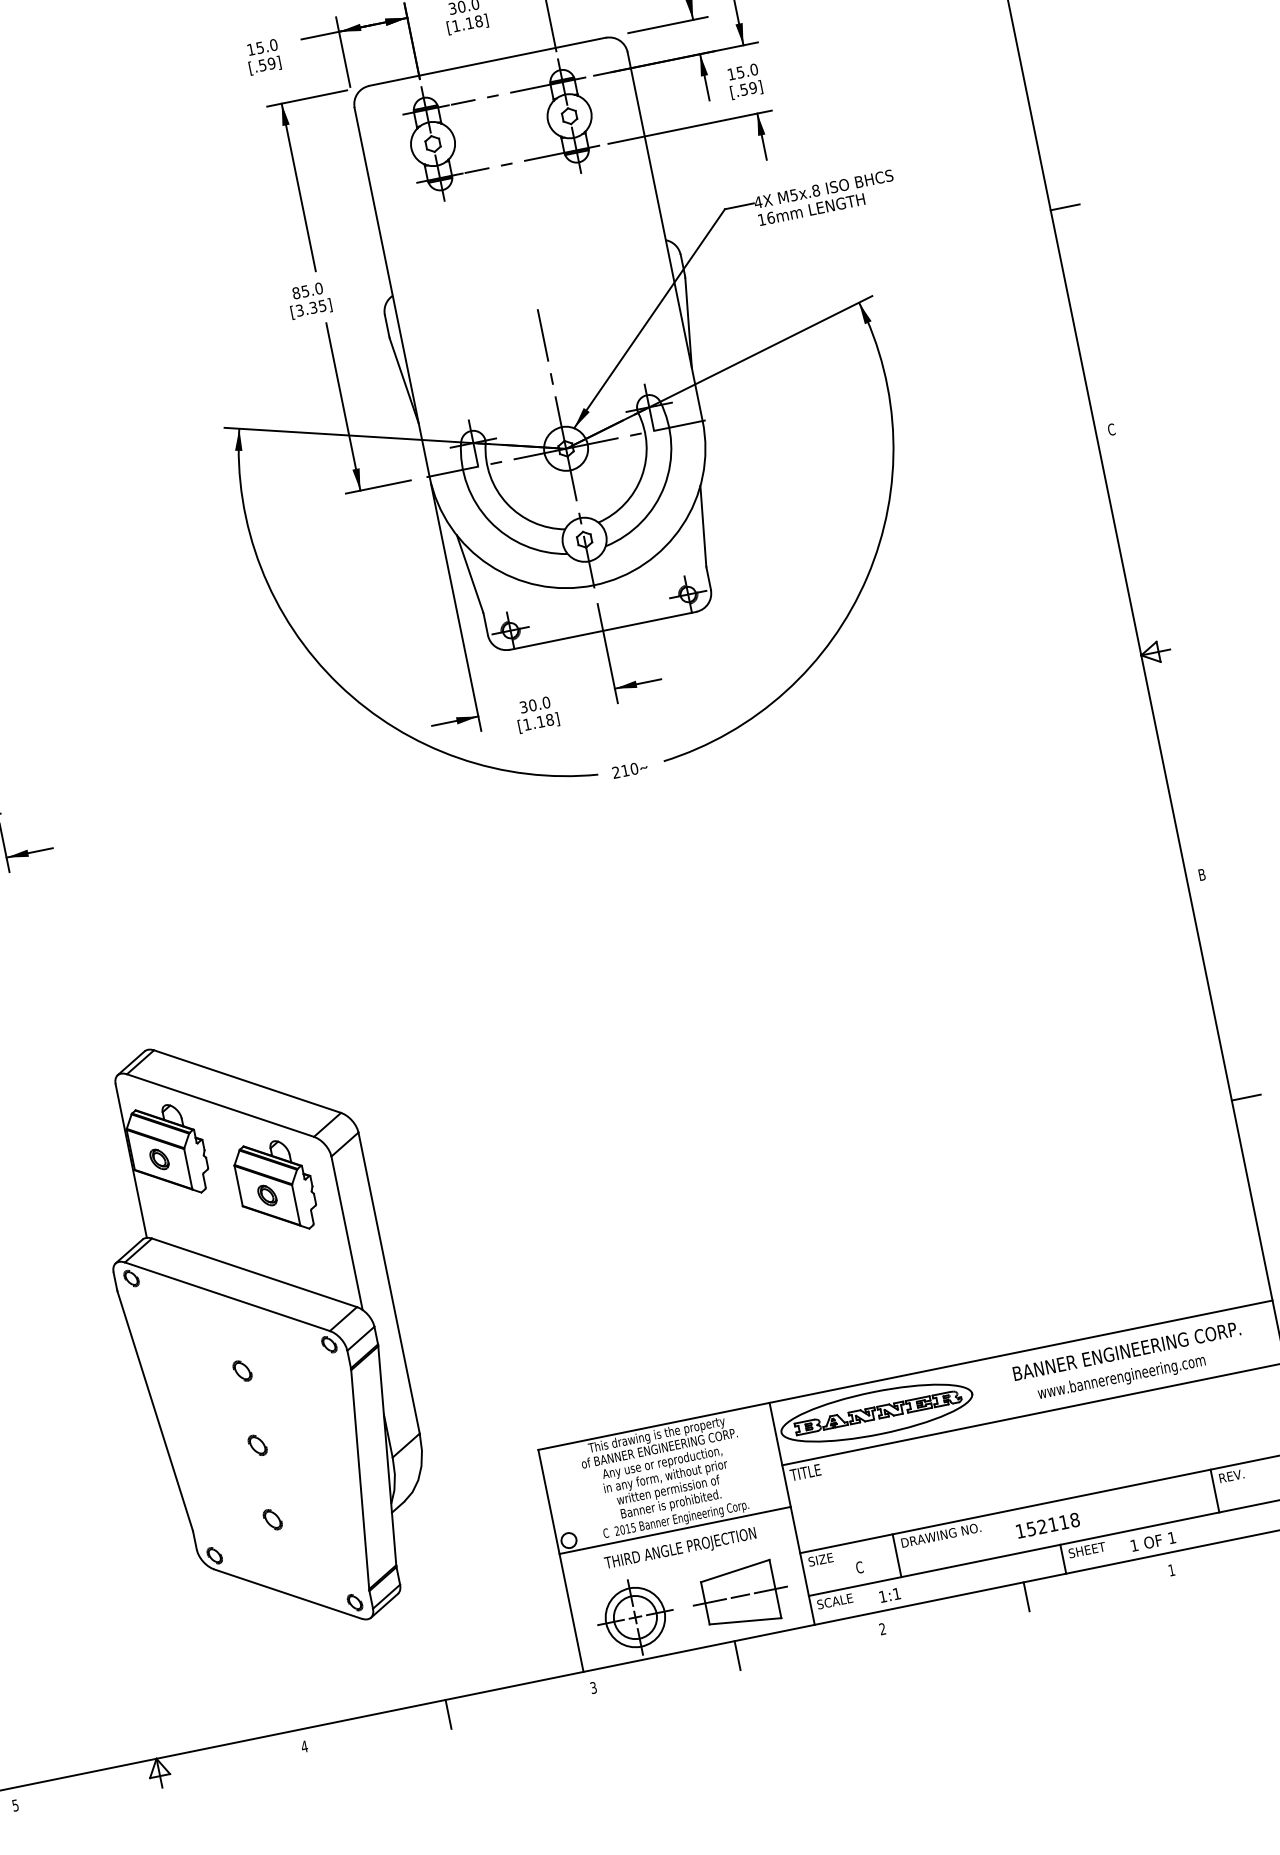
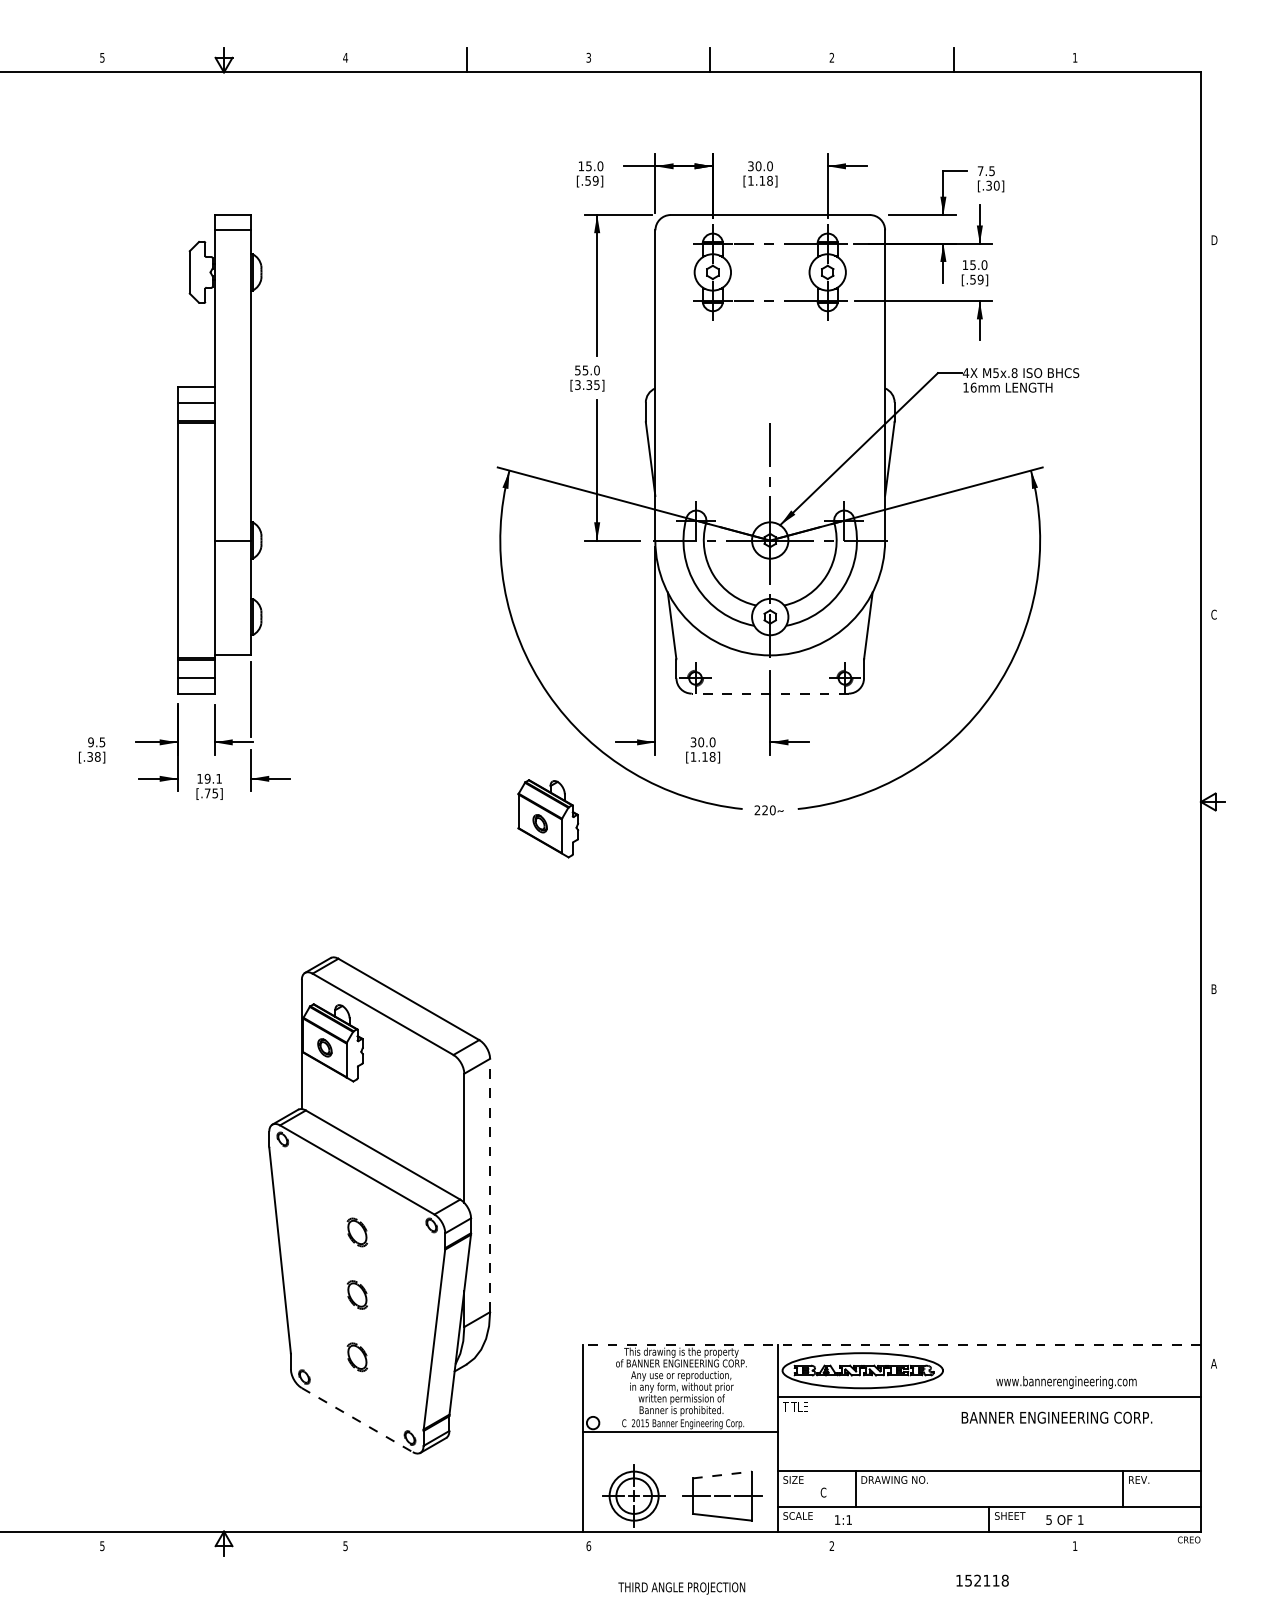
line: (1064, 207) -> (1212, 427), removed
text: (295, 293) -> (577, 370), 85.0 -> 55.0
line: (603, 630) -> (770, 693), solid -> dashed
text: (624, 771) -> (764, 810), 210 -> 220
line: (1245, 1097) -> (1212, 1176), removed
part: (276, 1187) -> (548, 818), moved
line: (389, 1283) -> (490, 1185), solid -> dashed
text: (1126, 1350) -> (1056, 1417), moved
part: (241, 1371) -> (356, 1232), size x1.6
line: (905, 1374) -> (892, 1344), solid -> dashed
part: (256, 1444) -> (356, 1294), size x1.6
part: (271, 1519) -> (356, 1357), size x1.6
text: (1047, 1525) -> (982, 1580), moved
text: (1133, 1545) -> (1048, 1519), 1 -> 5
text: (680, 1549) -> (681, 1588), moved
line: (735, 1571) -> (722, 1475), solid -> dashed
line: (288, 1594) -> (357, 1420), solid -> dashed
line: (1026, 1596) -> (953, 1543), removed
line: (737, 1655) -> (710, 1543), removed
text: (593, 1687) -> (588, 1545), 3 -> 6
line: (448, 1714) -> (467, 1543), removed
text: (304, 1747) -> (345, 1546), 4 -> 5

